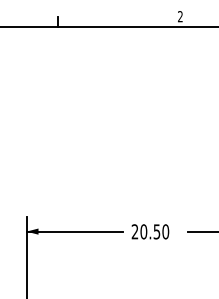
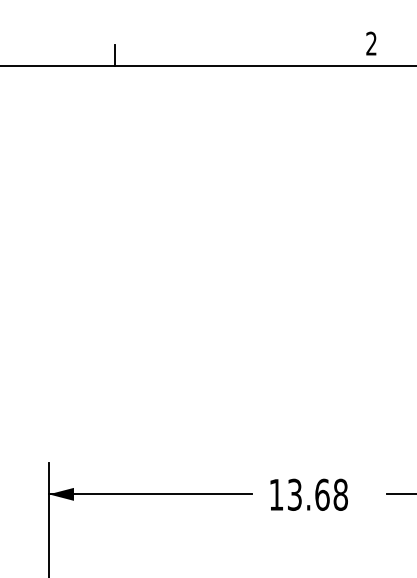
text: (150, 231) -> (308, 494), 20.50 -> 13.68

